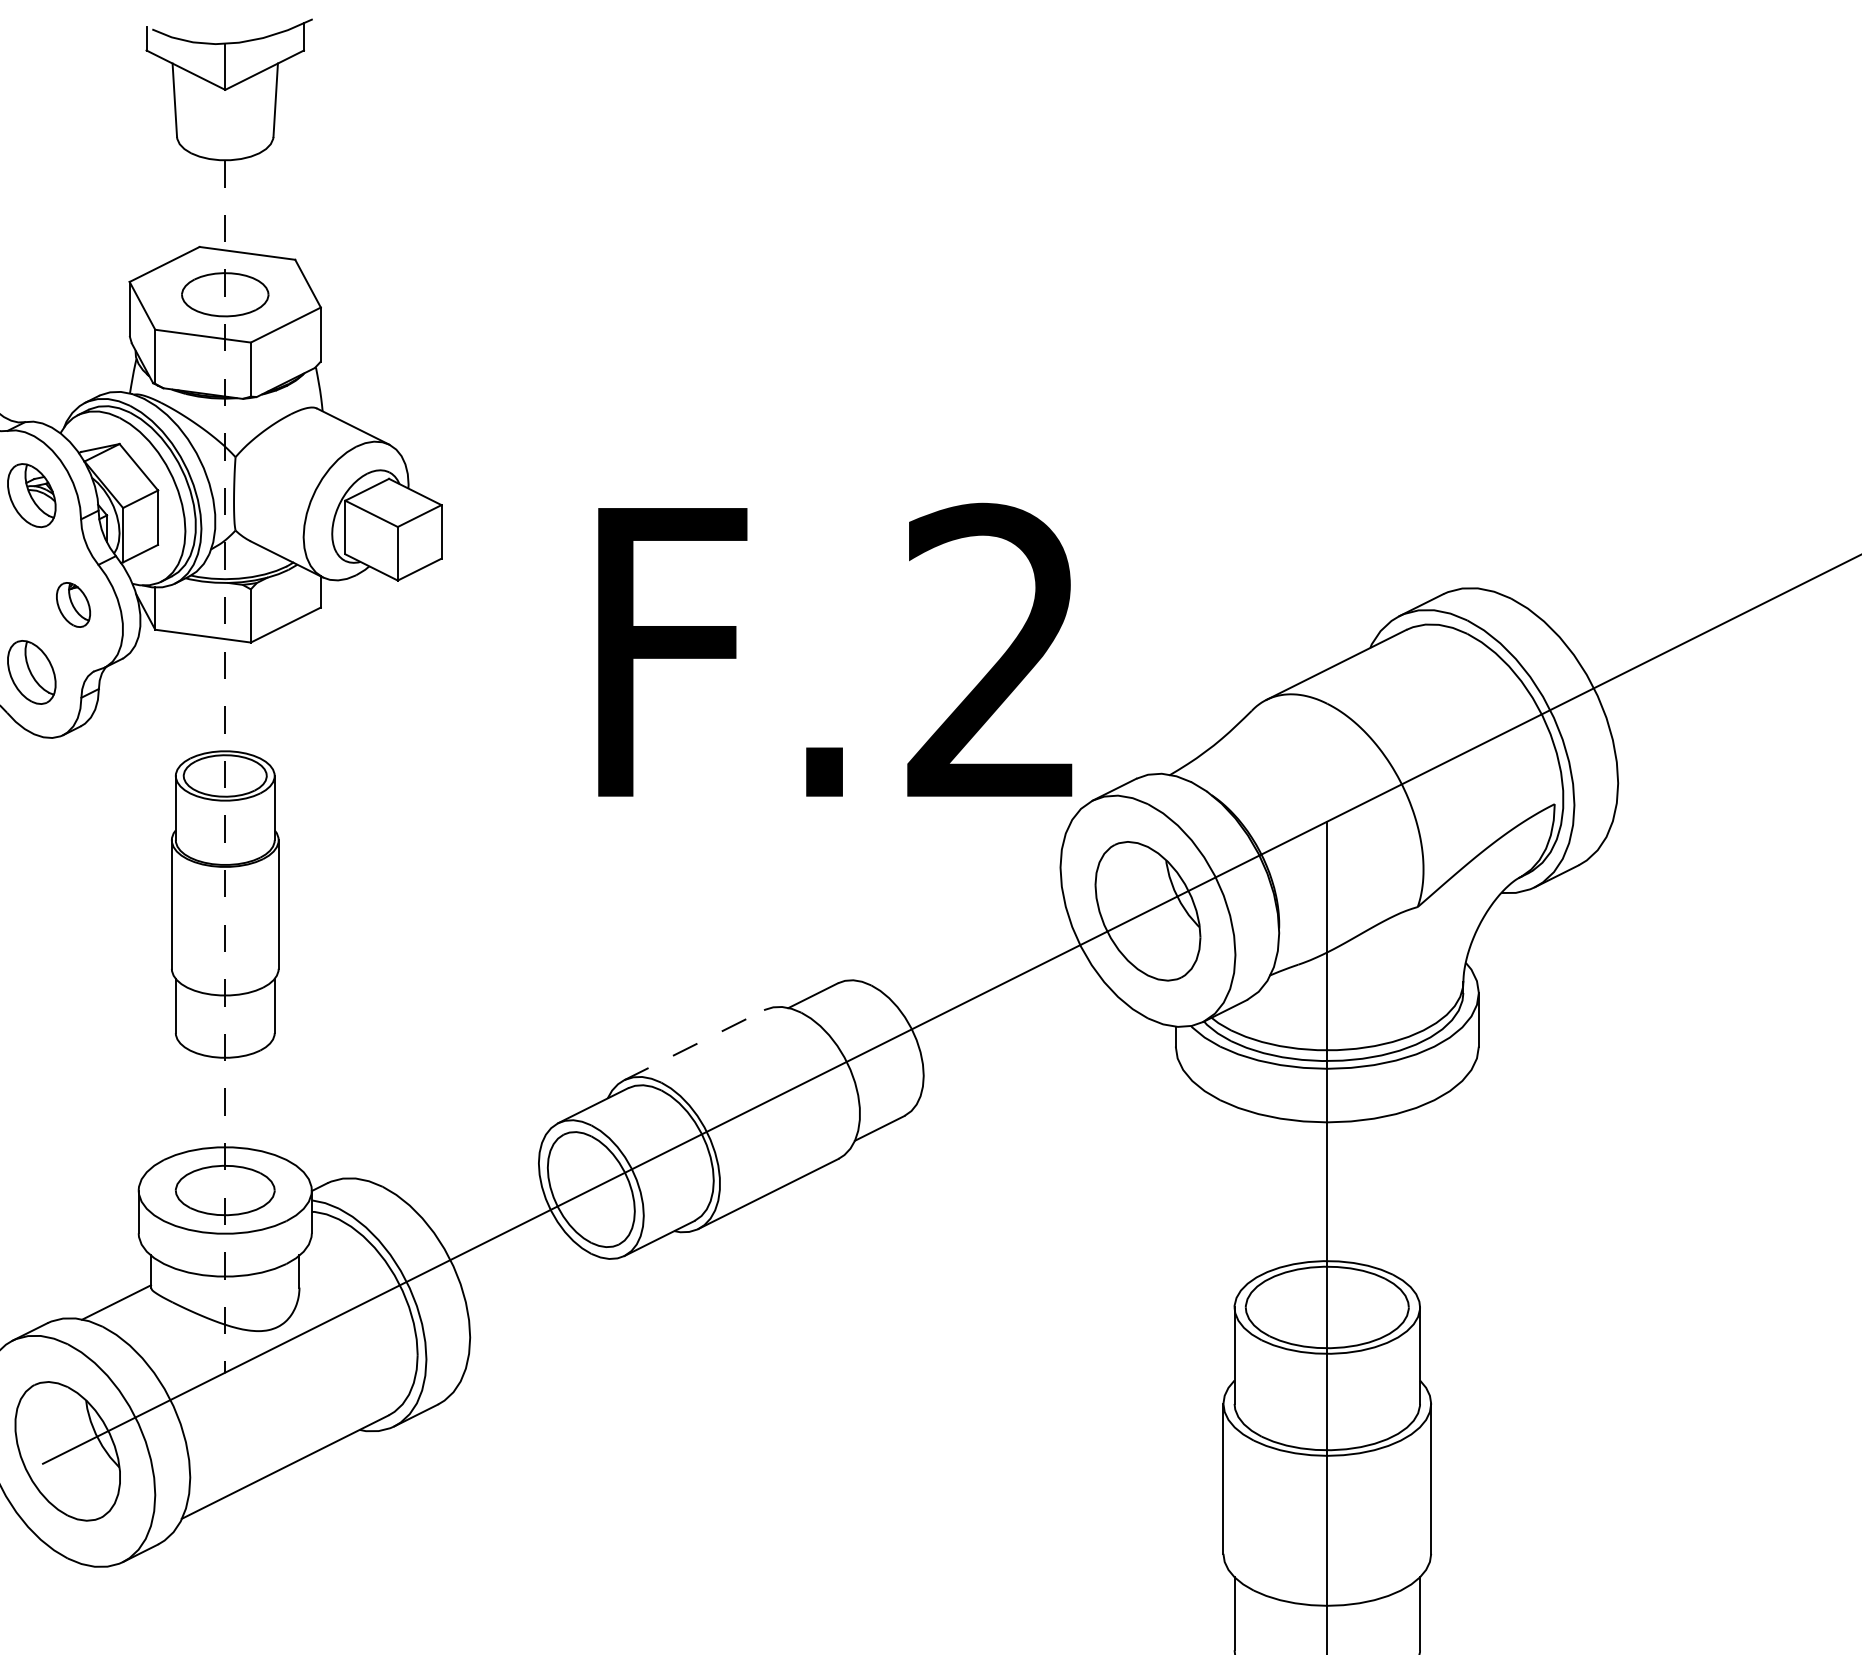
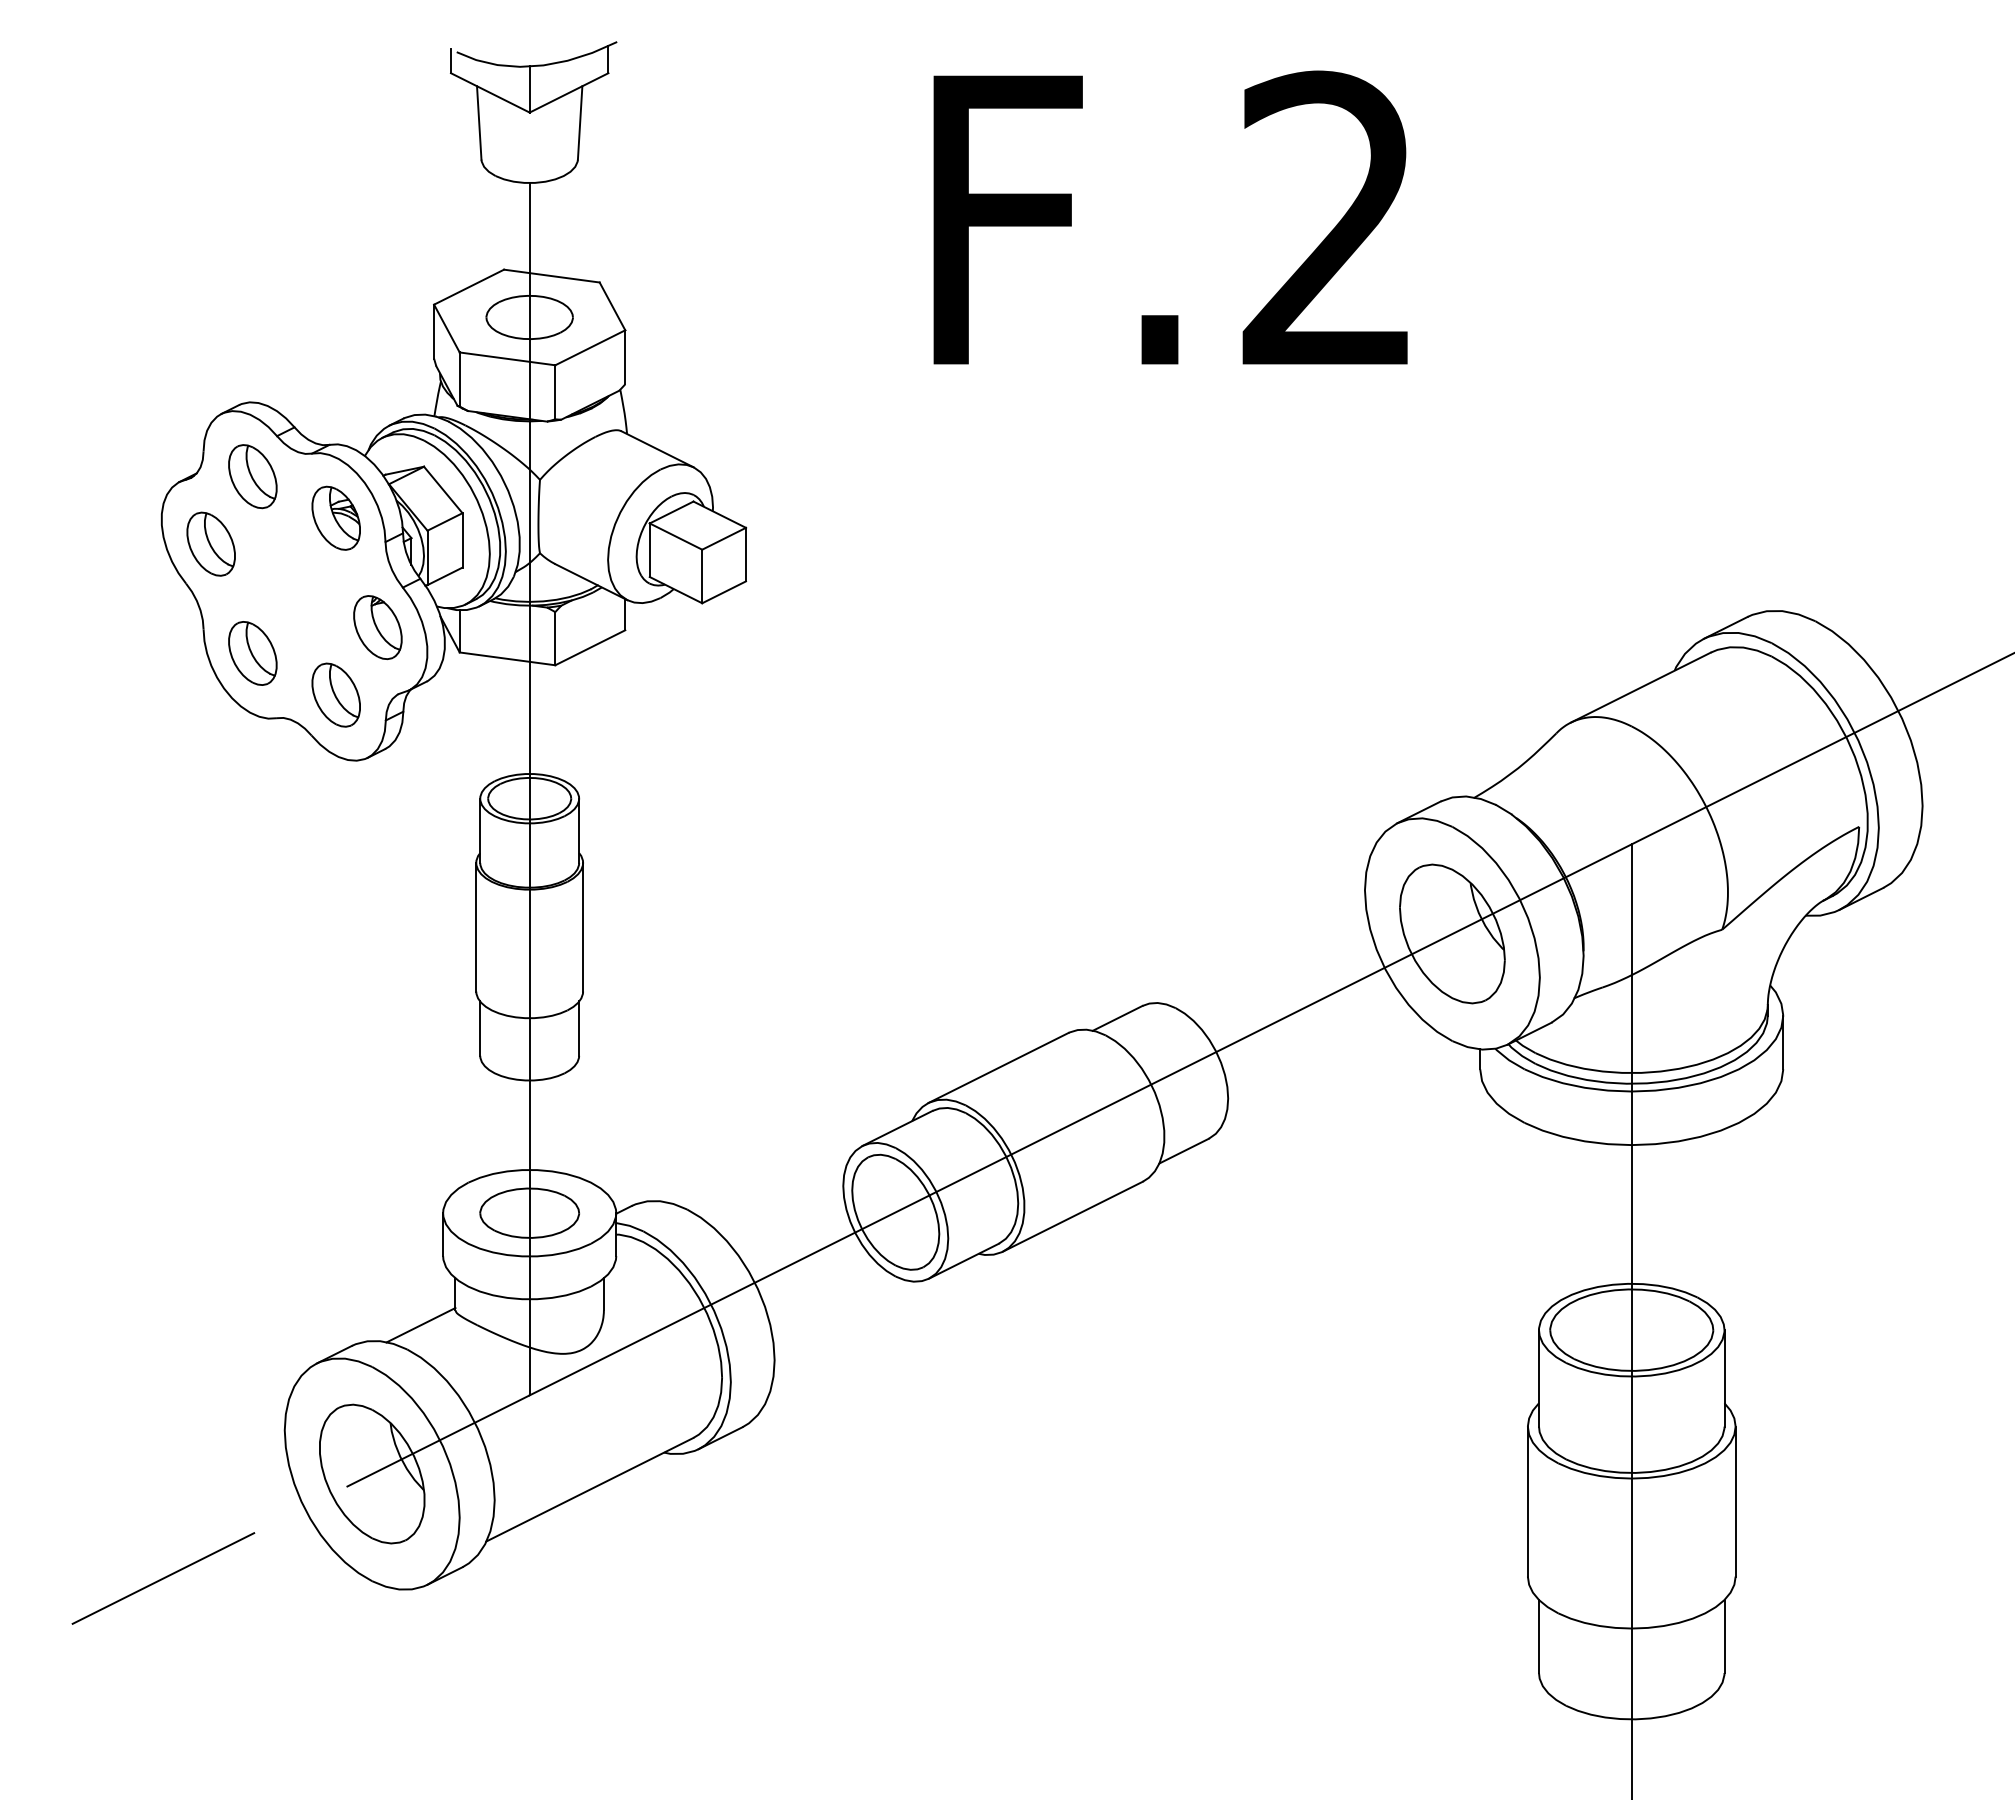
part: (73, 604) -> (377, 627), size x1.43
text: (835, 649) -> (1170, 217), moved
line: (225, 766) -> (529, 789), dashed -> solid
line: (695, 1044) -> (999, 1067), dashed -> solid

